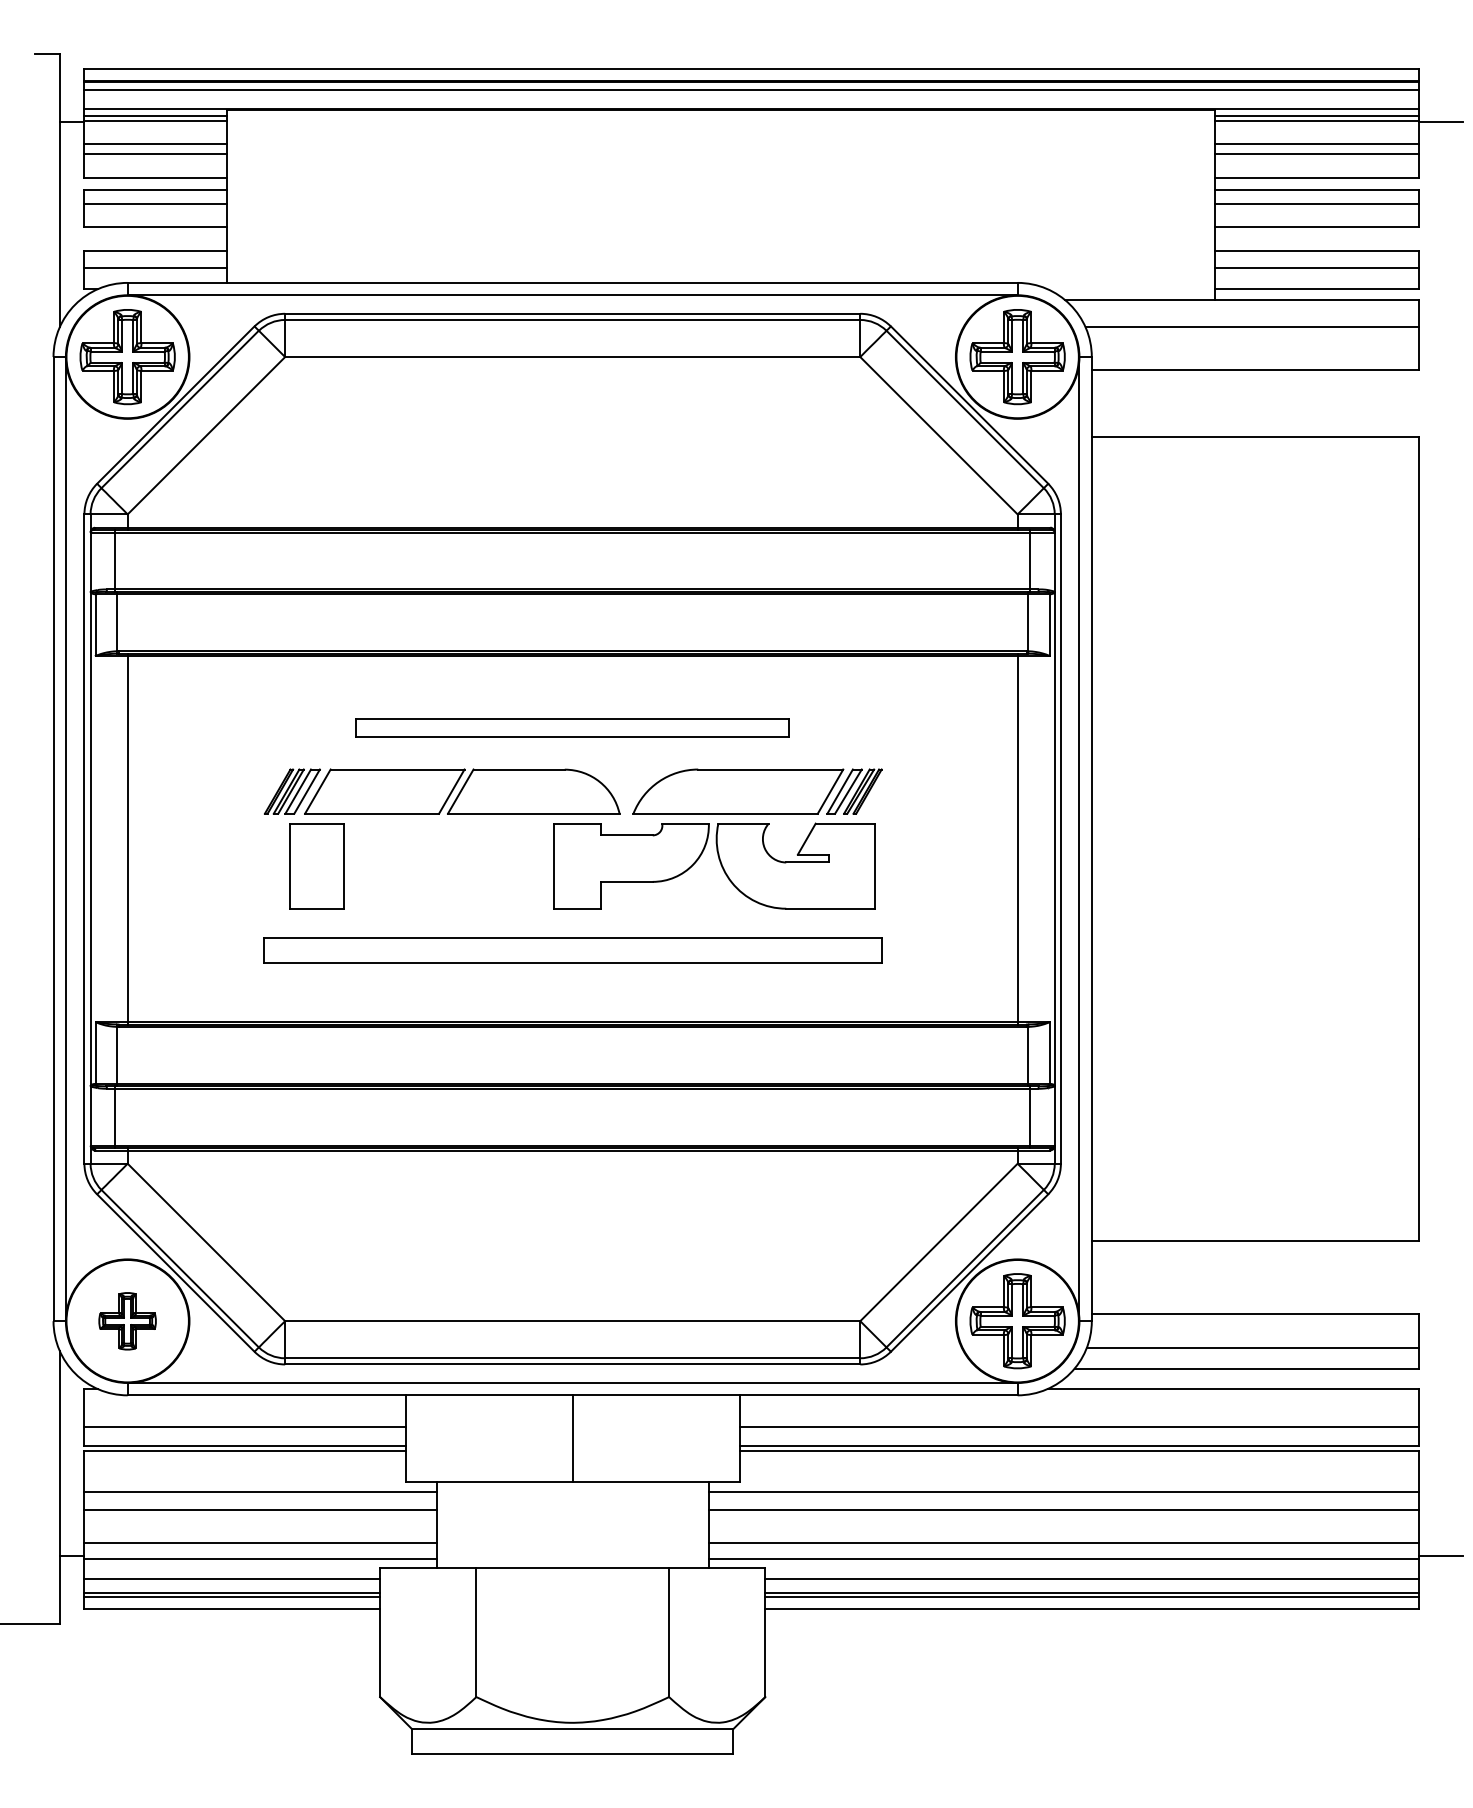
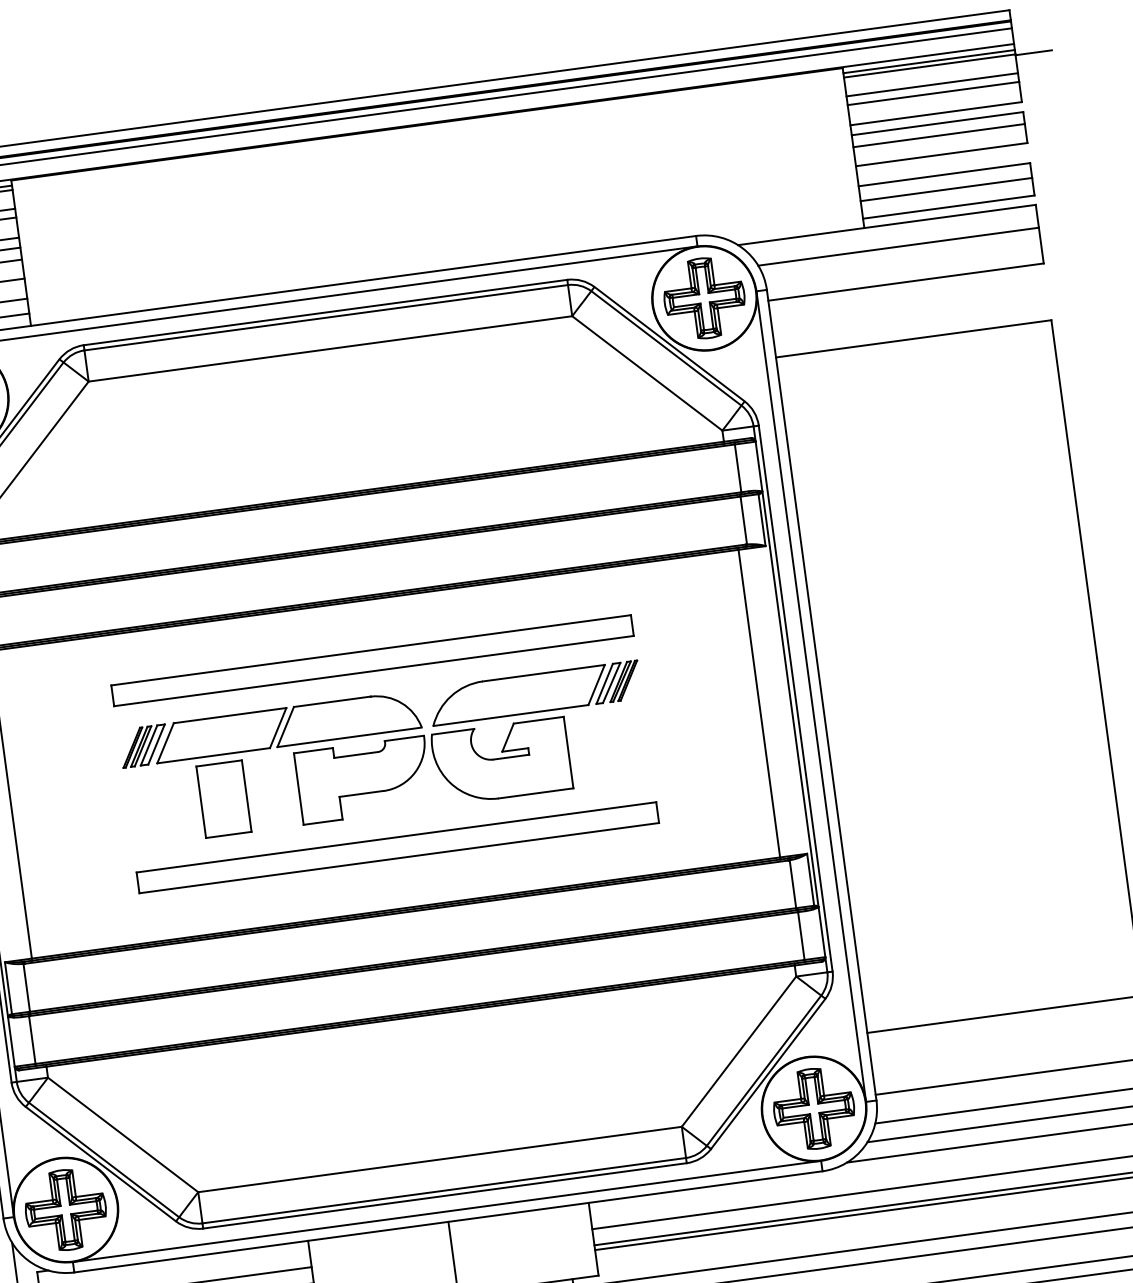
part: (572, 727) -> (372, 660), size x1.43
part: (714, 865) -> (433, 770), moved
part: (316, 866) -> (223, 799), moved
part: (127, 1321) -> (65, 1210), size x1.67

